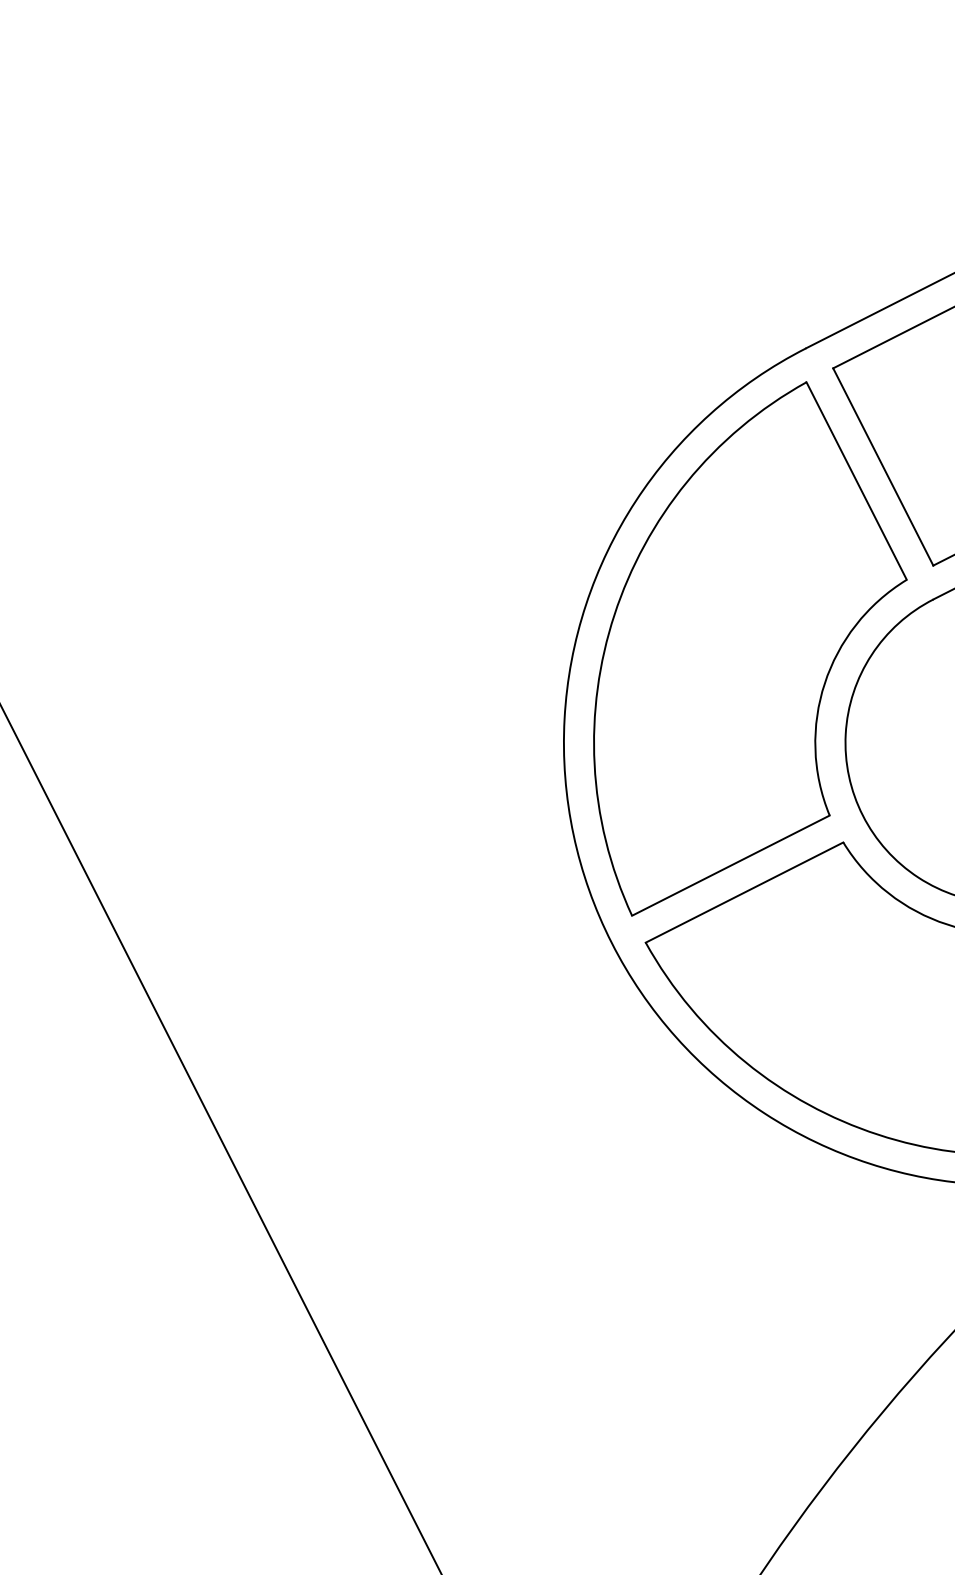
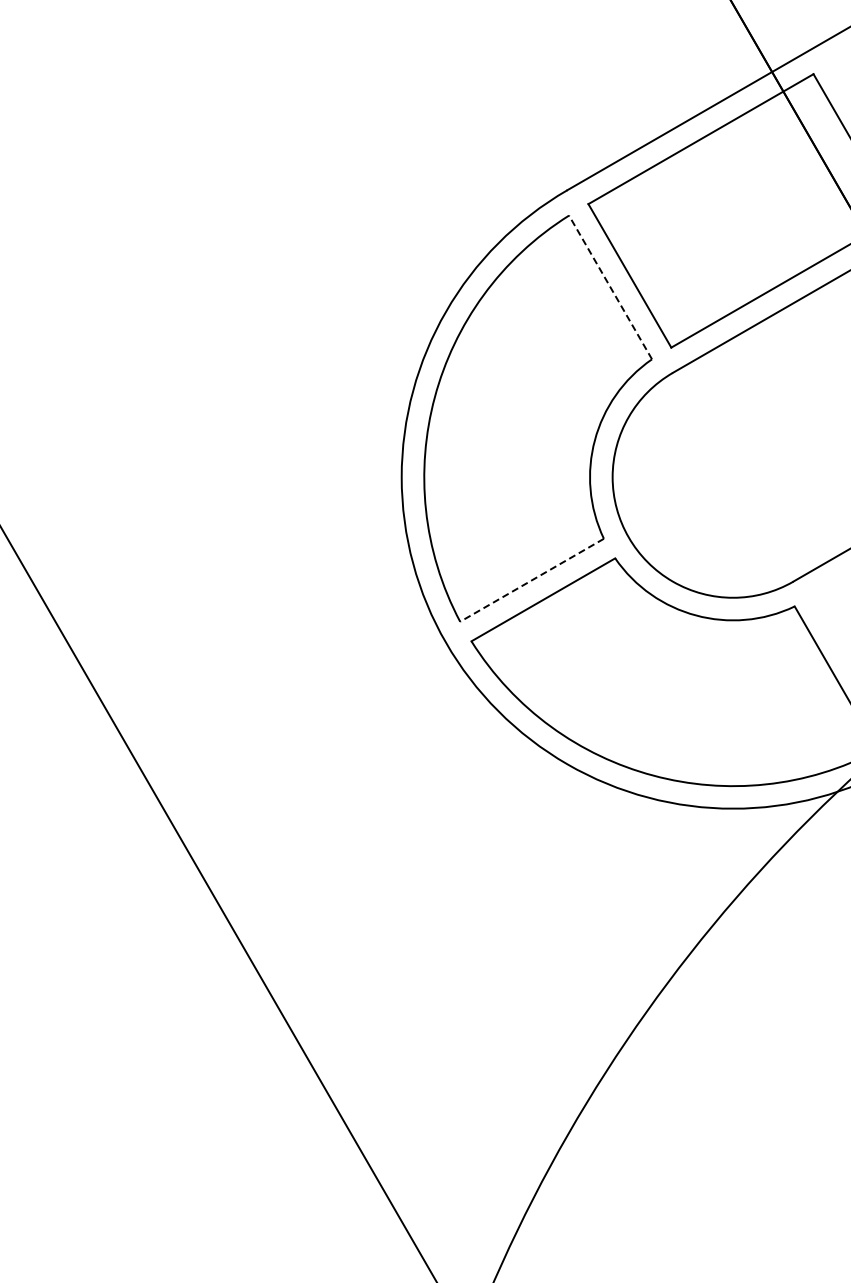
line: (856, 481) -> (610, 287), solid -> dashed
line: (731, 865) -> (532, 580), solid -> dashed

